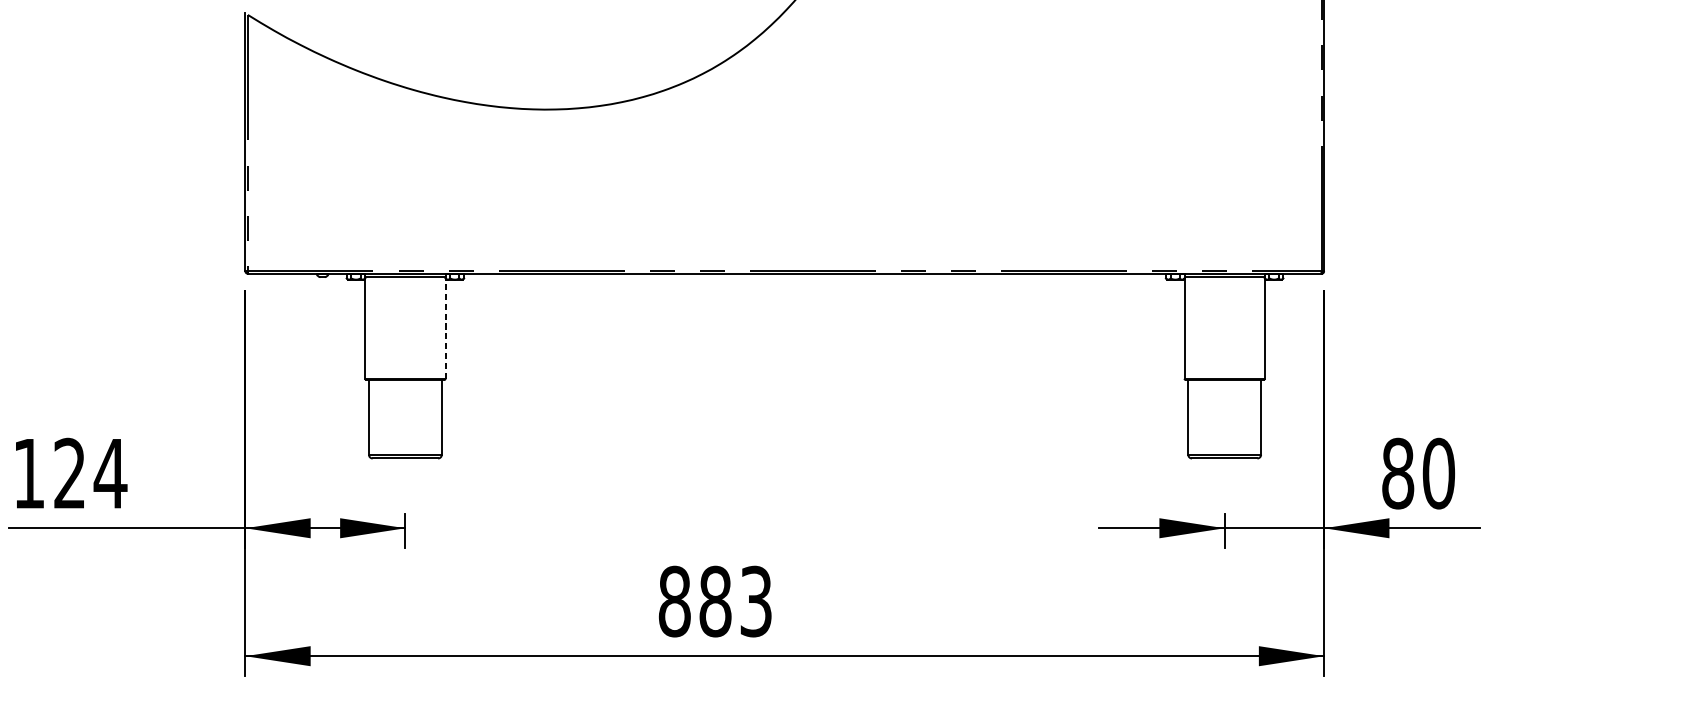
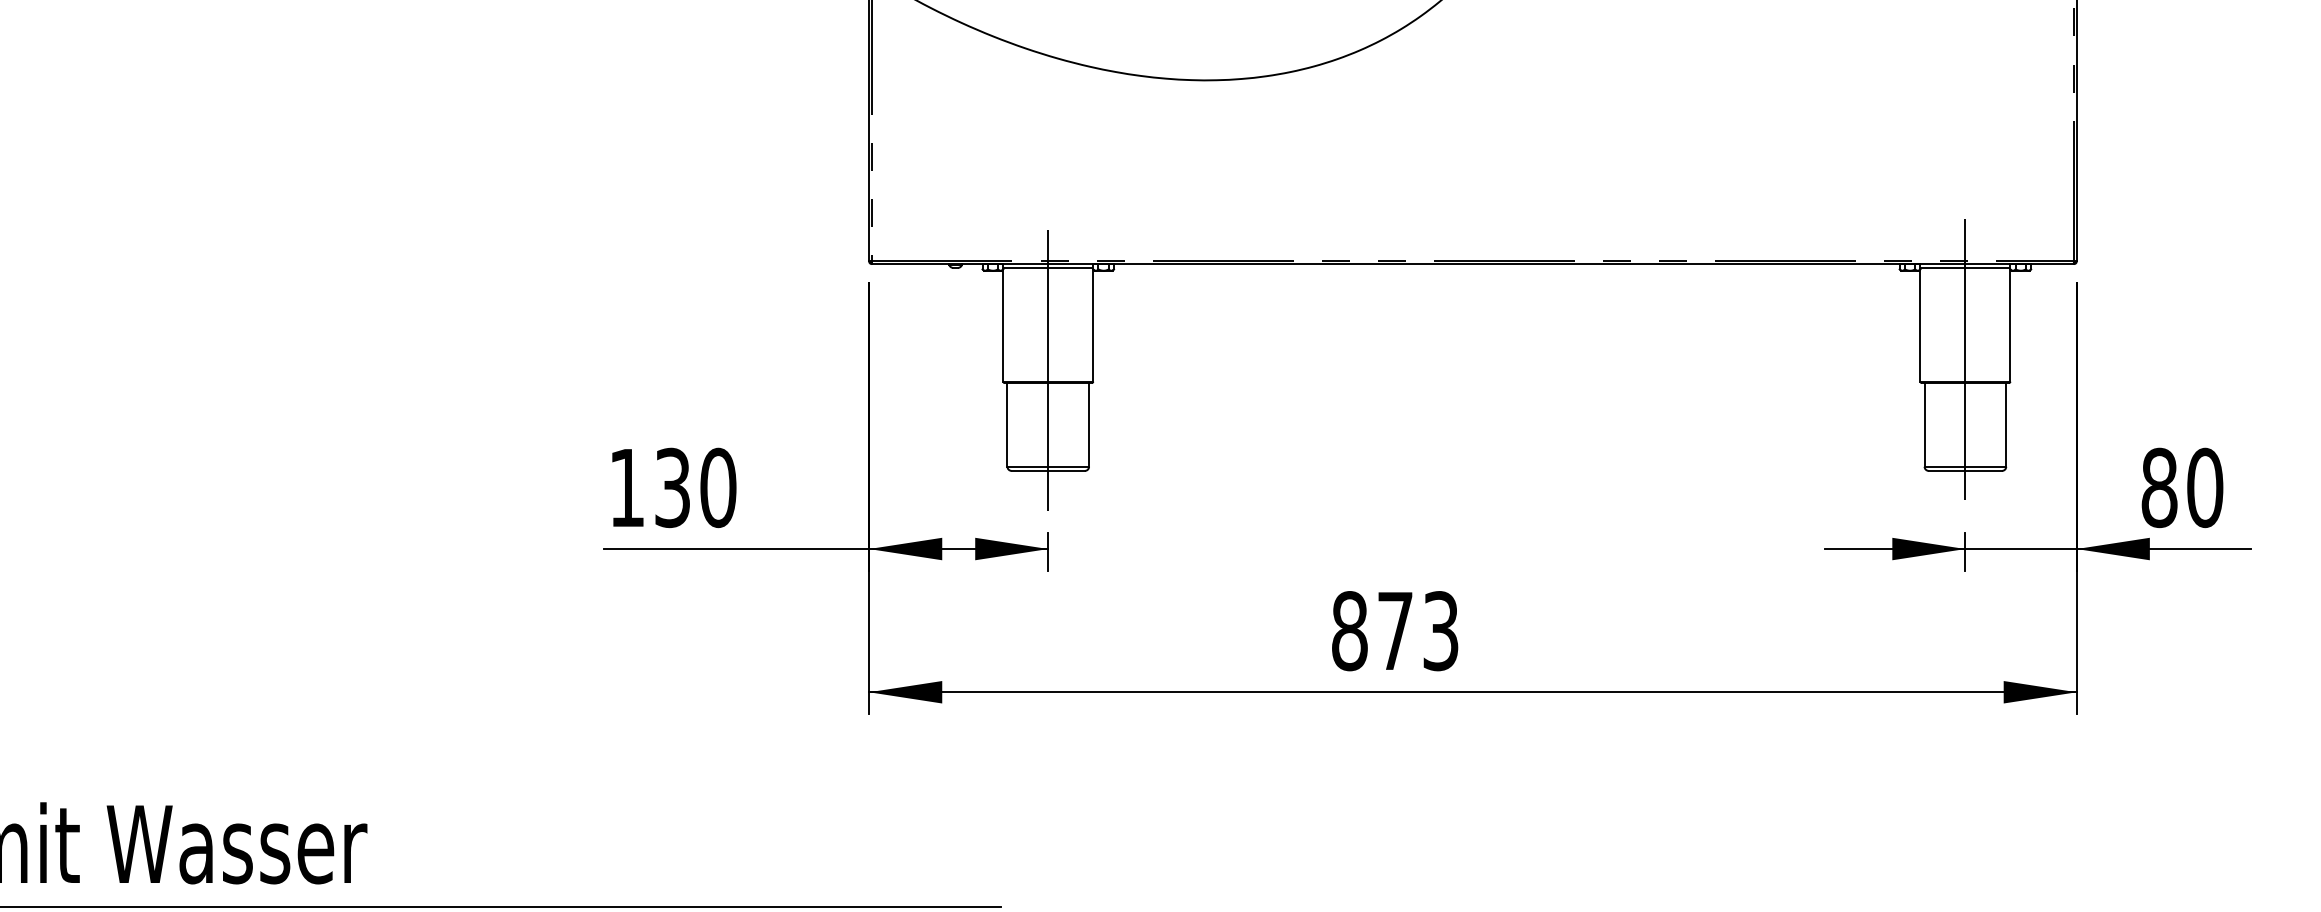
line: (445, 328) -> (1093, 325), dashed -> solid
line: (405, 364) -> (1048, 365), added
line: (1224, 364) -> (1965, 365), added
text: (91, 473) -> (696, 487), 124 -> 130
text: (715, 601) -> (1395, 631), 883 -> 873

